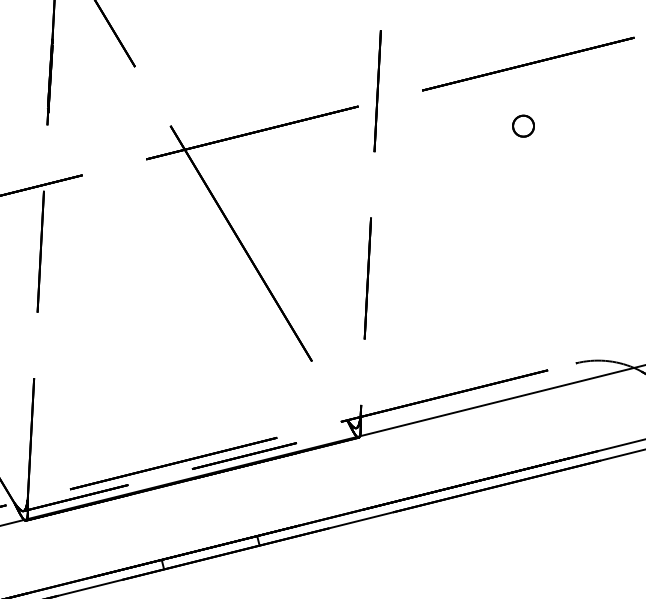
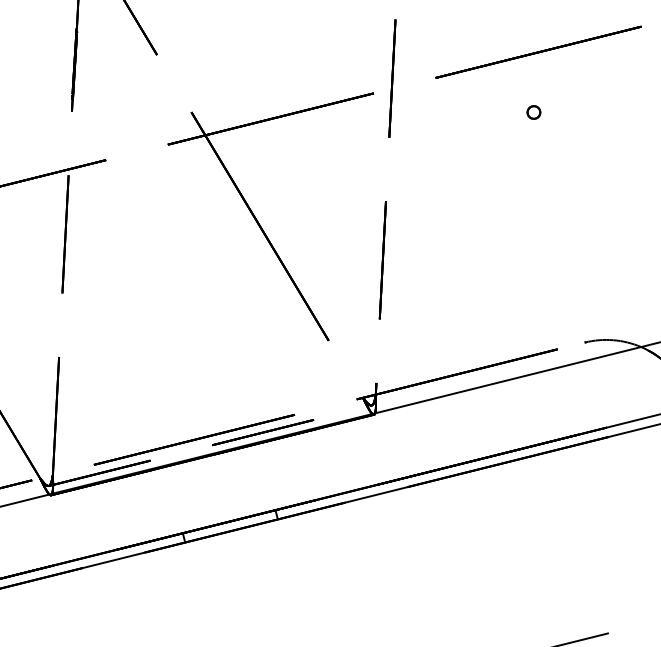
part: (523, 126) -> (533, 112), size x0.62

